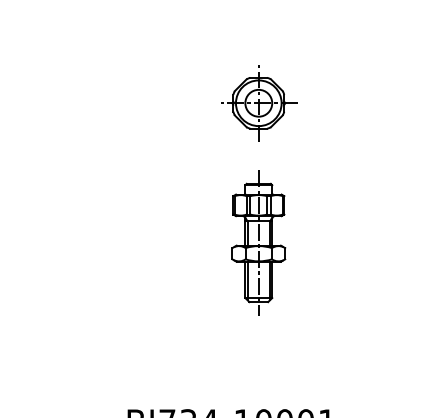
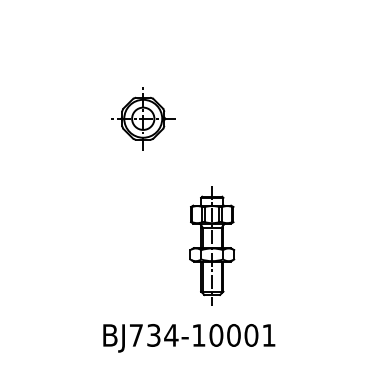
part: (259, 102) -> (143, 118), moved
part: (259, 242) -> (212, 245), moved

